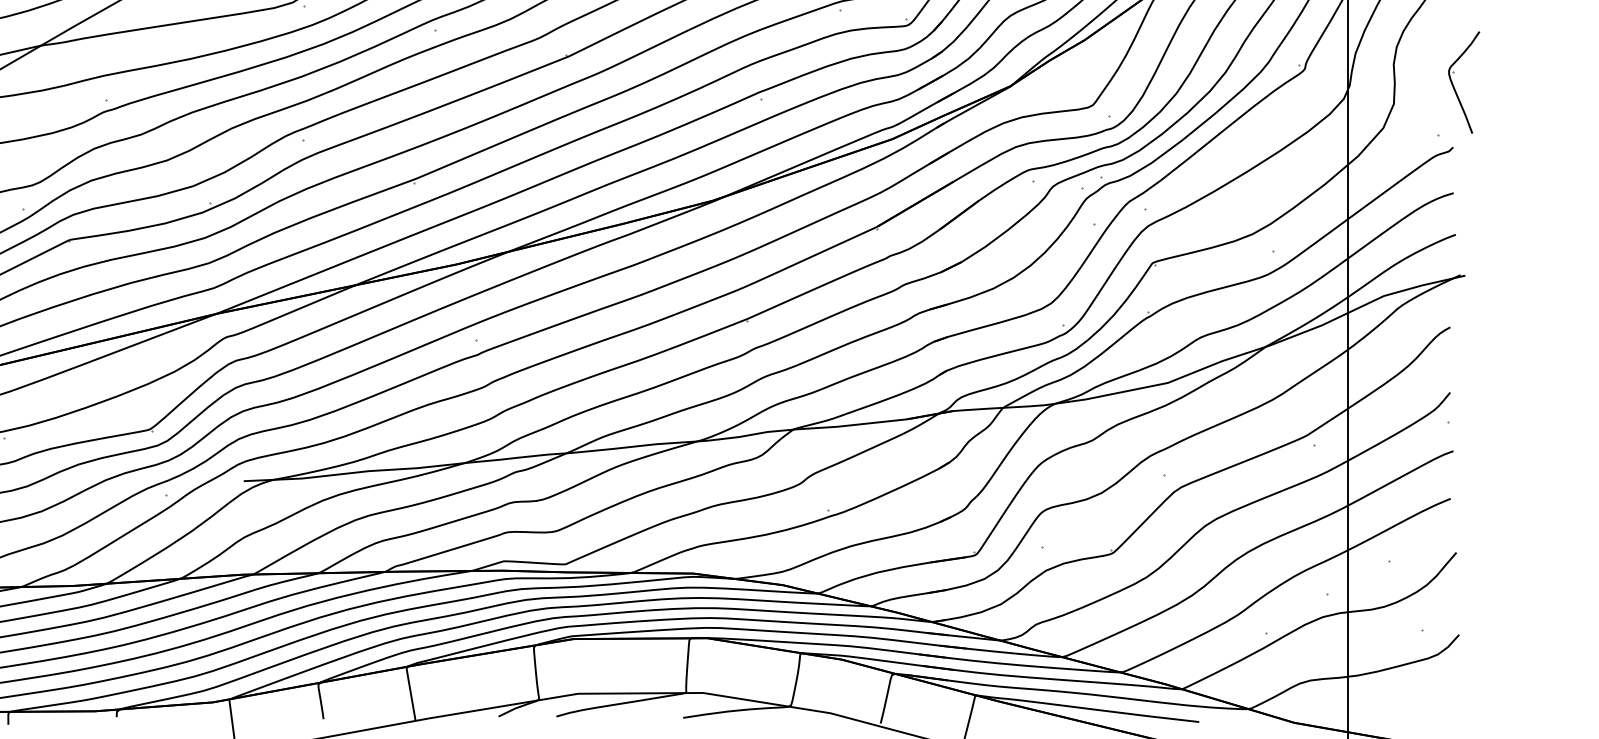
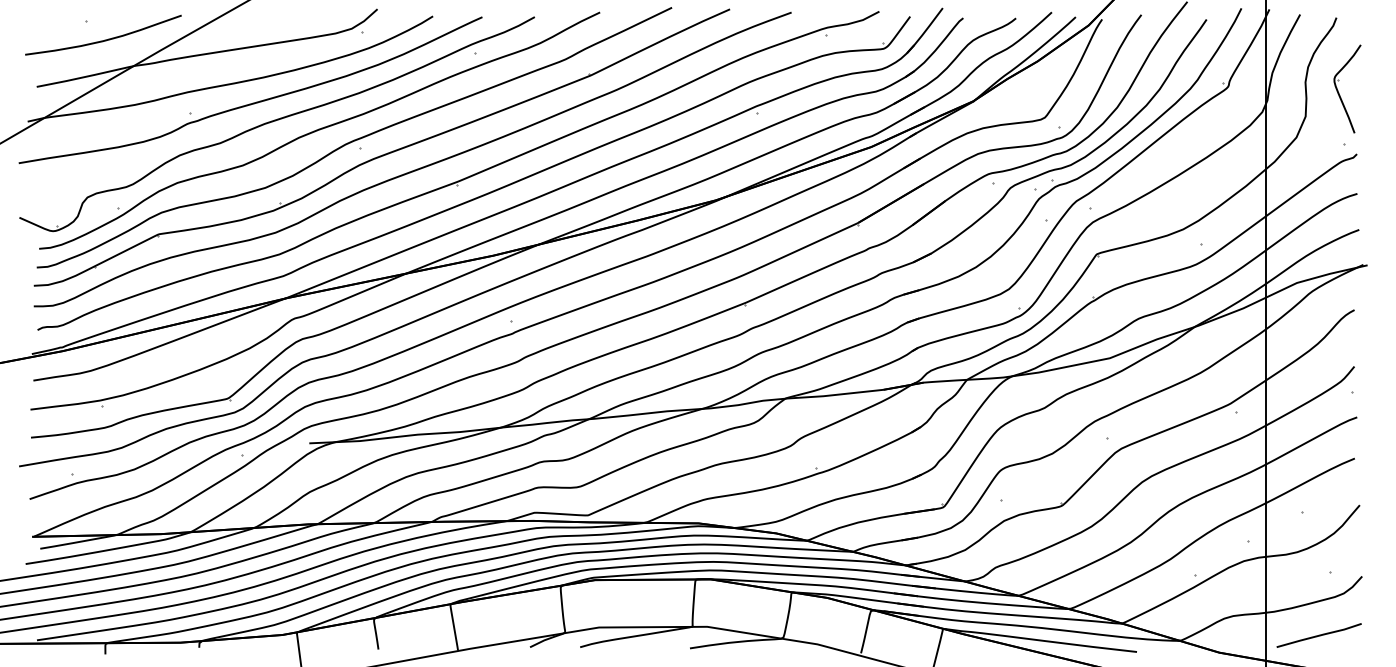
part: (1454, 86) -> (1339, 92), moved
line: (1408, 702) -> (1318, 635), added

